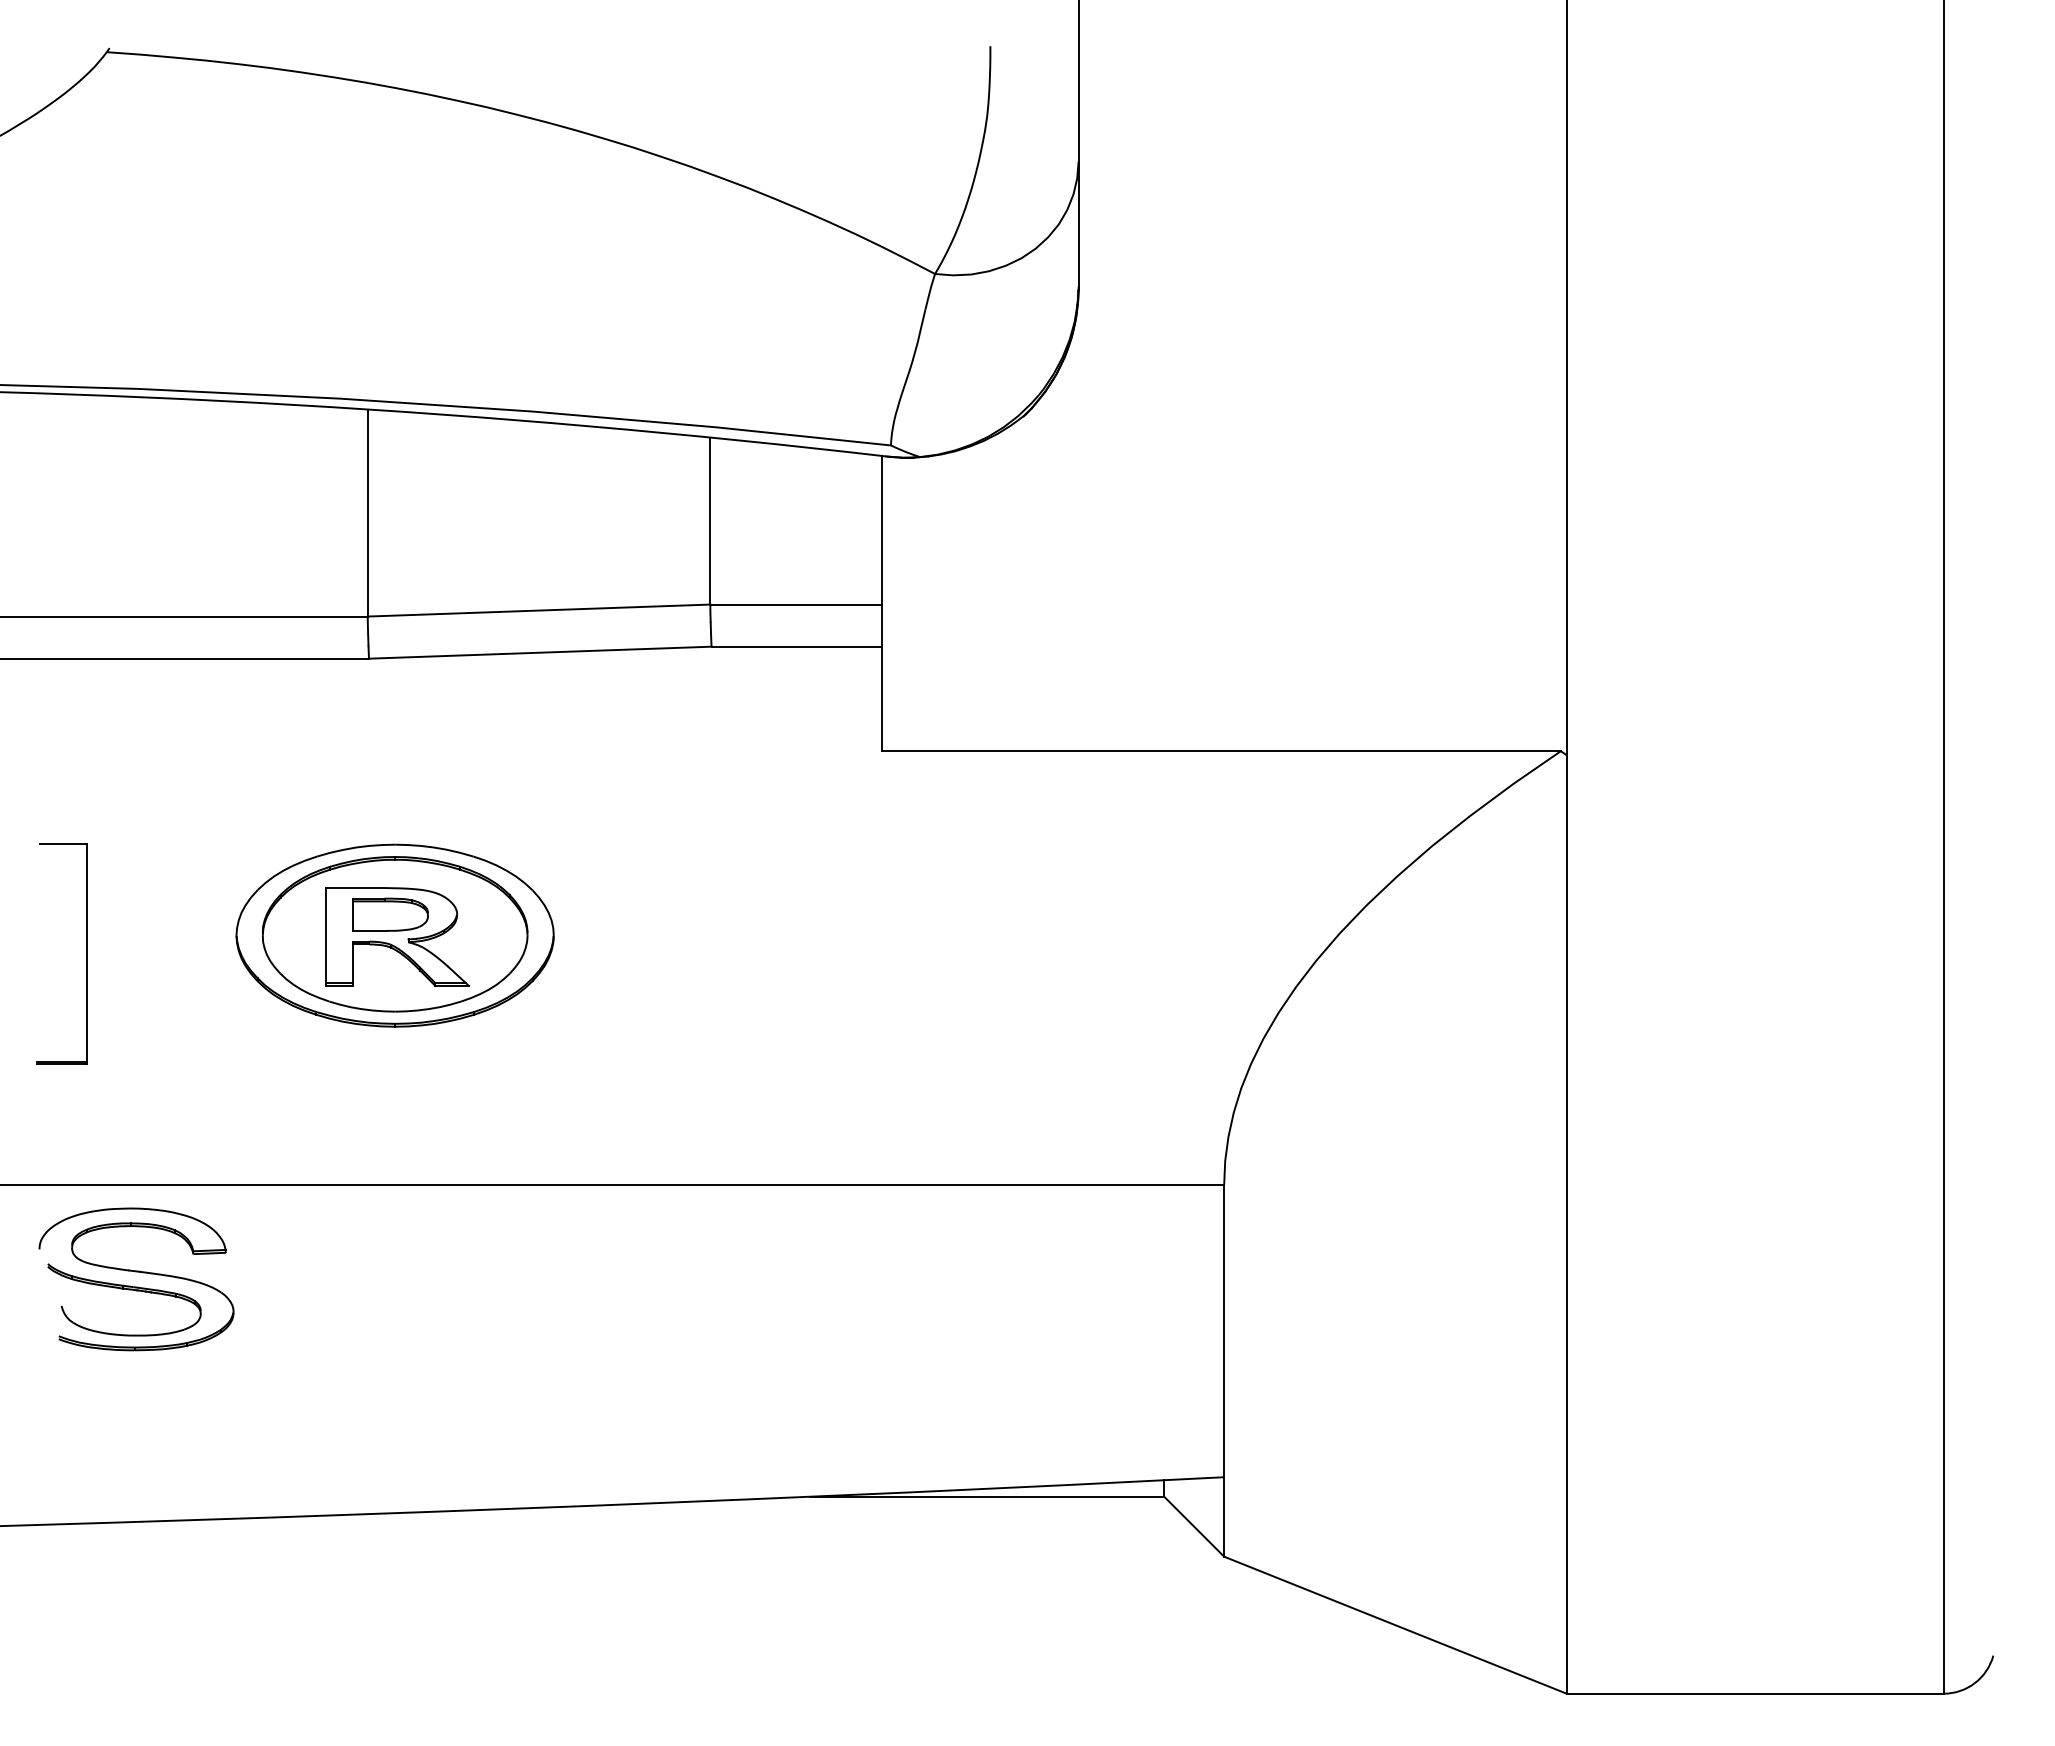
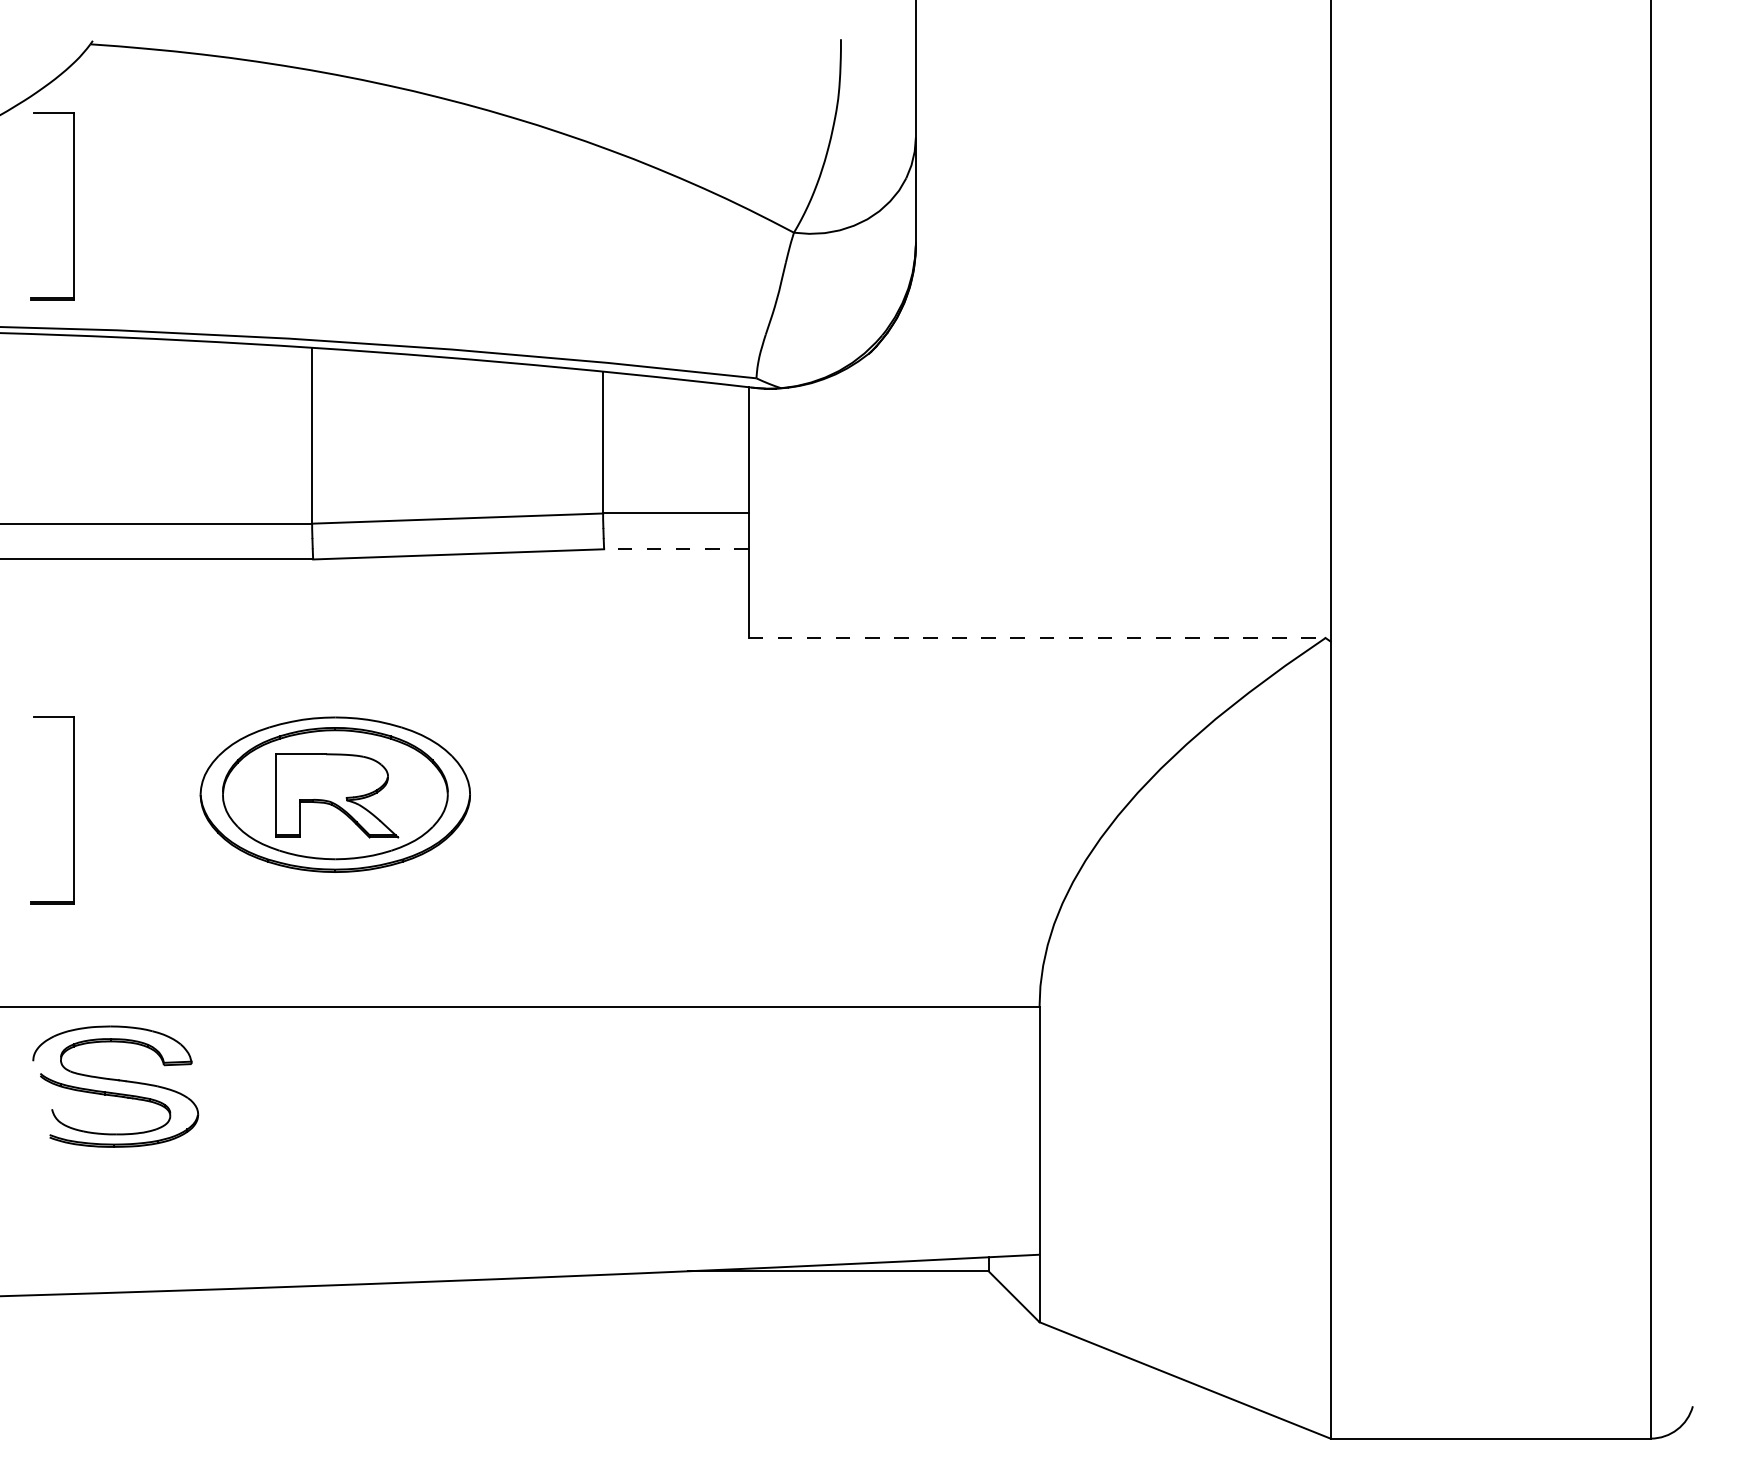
part: (86, 242) -> (73, 205), added
line: (796, 646) -> (676, 549), solid -> dashed
line: (1221, 751) -> (1037, 638), solid -> dashed
part: (390, 914) -> (331, 776), removed

